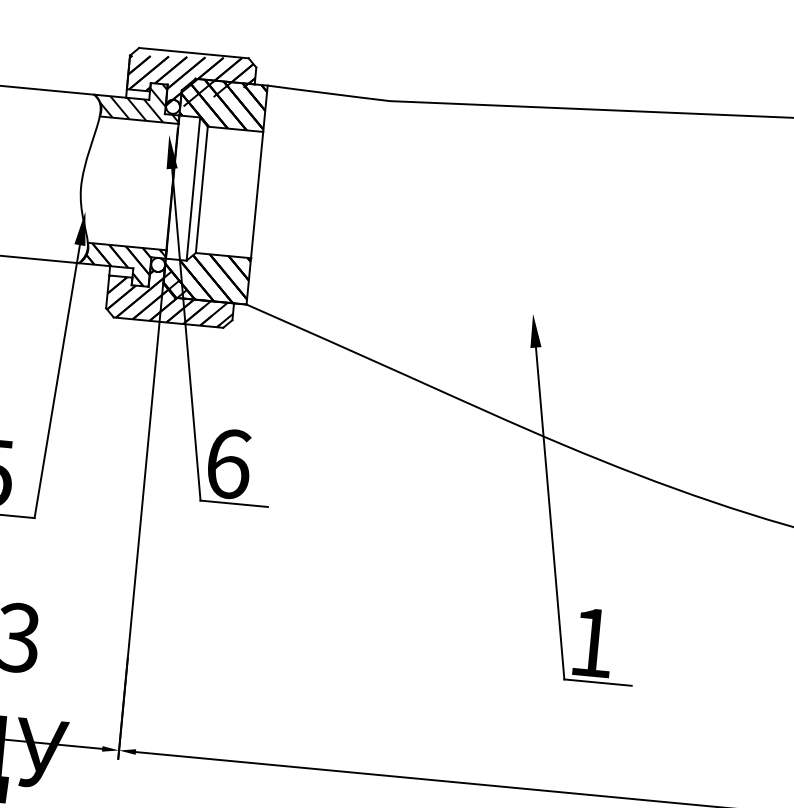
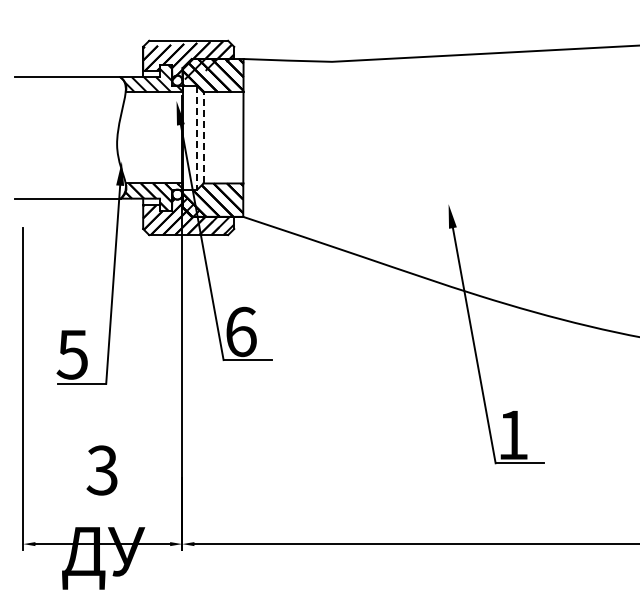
line: (193, 188) -> (197, 137), solid -> dashed
line: (201, 189) -> (203, 137), solid -> dashed

